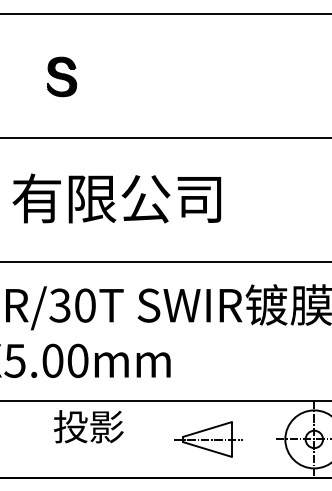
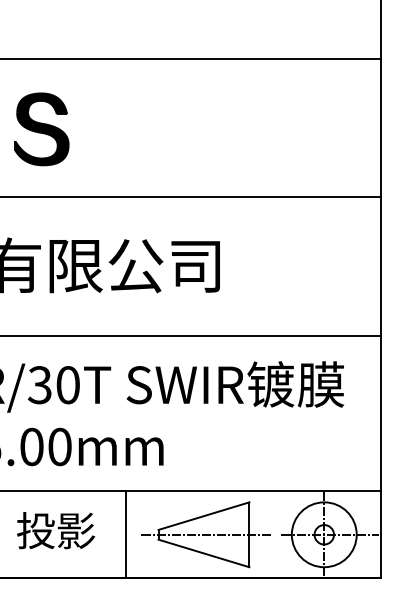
part: (61, 77) -> (41, 129), size x1.67
text: (89, 426) -> (56, 530), moved
line: (137, 439) -> (126, 534), added
part: (208, 439) -> (205, 534), size x1.67

